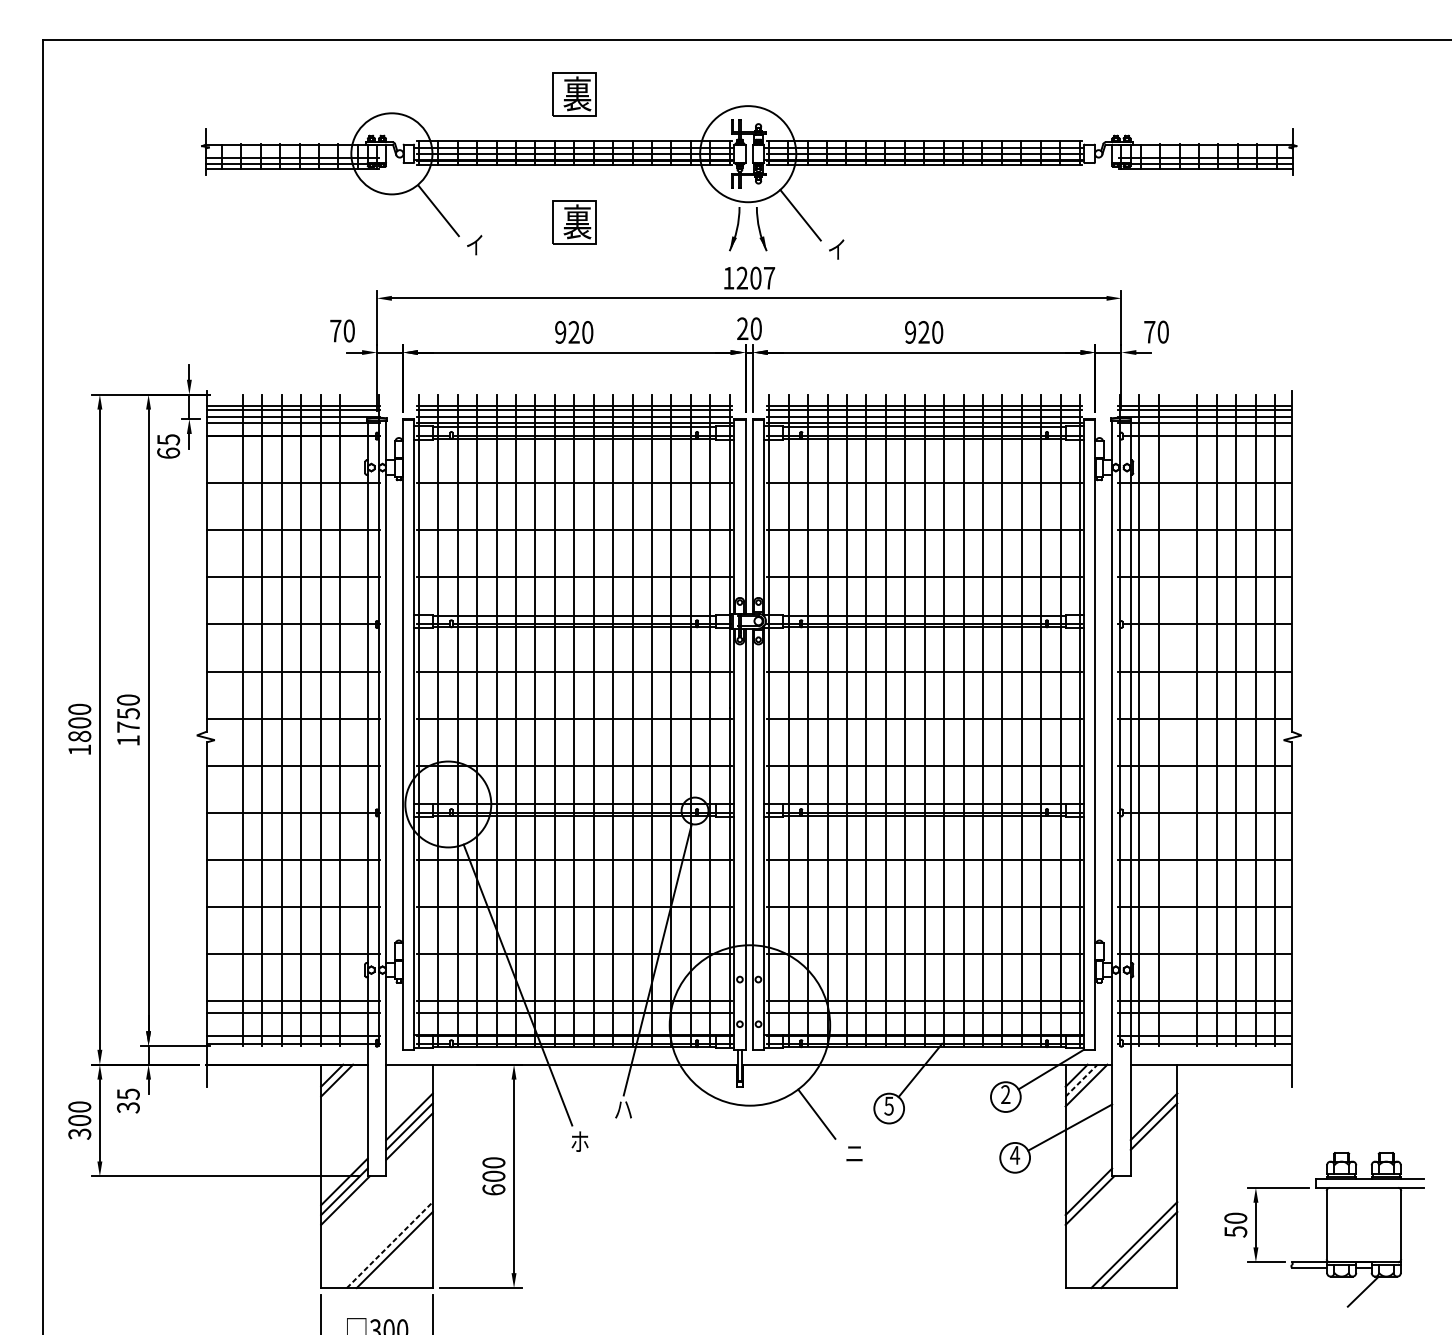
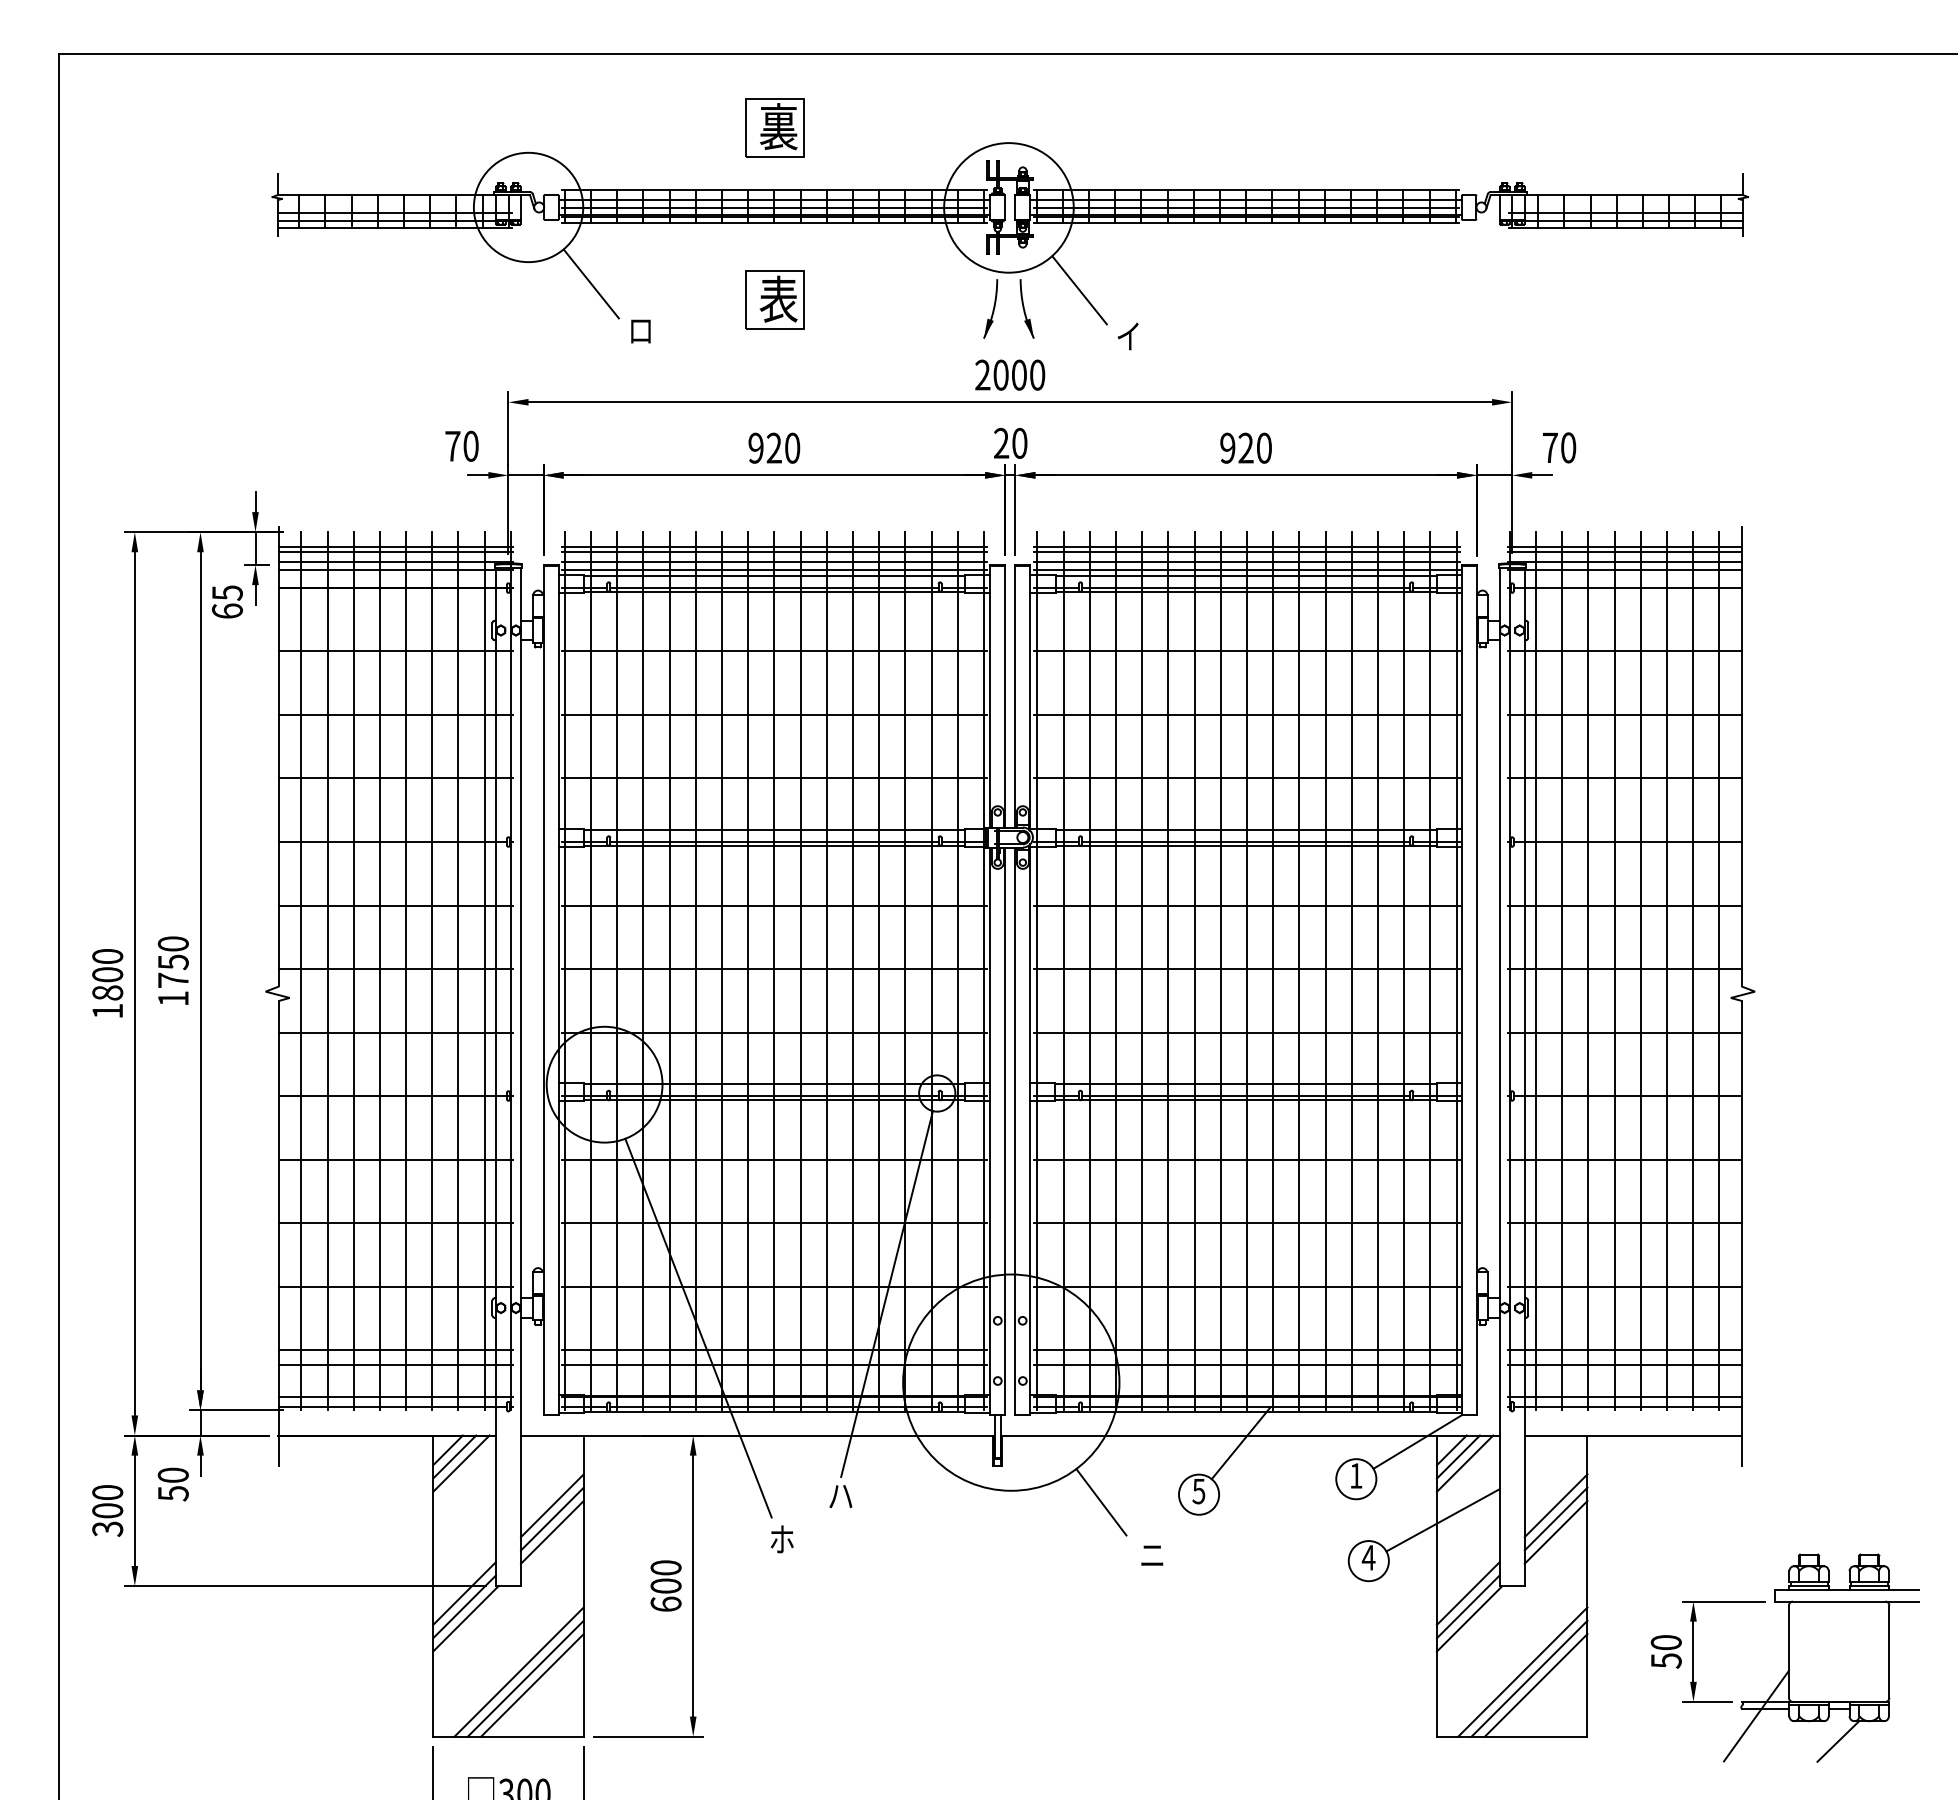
text: (577, 221) -> (778, 298), 裏 -> 表
text: (474, 245) -> (639, 330), イ -> ロ
text: (749, 277) -> (1010, 374), 1207 -> 2000
line: (223, 720) -> (301, 971), added
line: (359, 720) -> (484, 971), added
line: (1178, 720) -> (1588, 971), added
line: (1081, 1080) -> (1458, 1456), dashed -> solid
line: (342, 1085) -> (461, 1463), added
text: (1005, 1094) -> (1356, 1475), 2 -> 1
text: (127, 1101) -> (172, 1484), 35 -> 50
line: (1153, 1136) -> (1555, 1532), added
line: (1088, 1181) -> (1467, 1593), added
line: (384, 1239) -> (518, 1671), added
line: (1129, 1239) -> (1522, 1671), added
line: (389, 1244) -> (525, 1678), dashed -> solid
line: (1301, 1272) -> (1755, 1715), added

